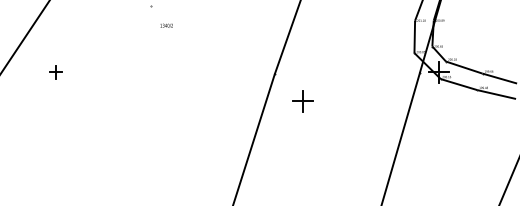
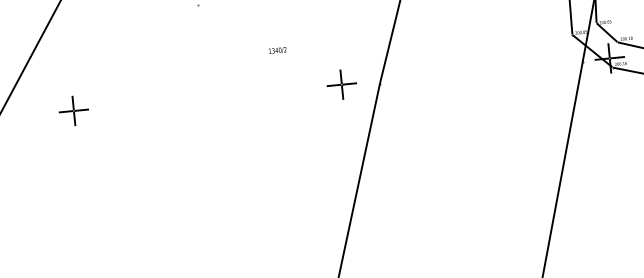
text: (166, 25) -> (277, 50), moved
part: (55, 72) -> (73, 111), size x1.67
part: (302, 101) -> (341, 84), moved

